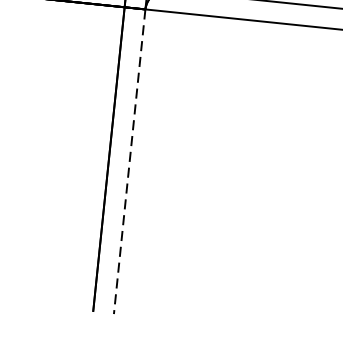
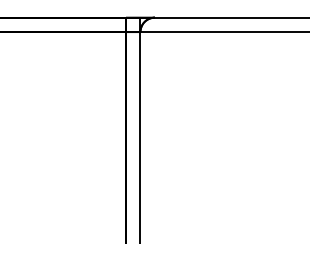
line: (129, 161) -> (140, 137), dashed -> solid

